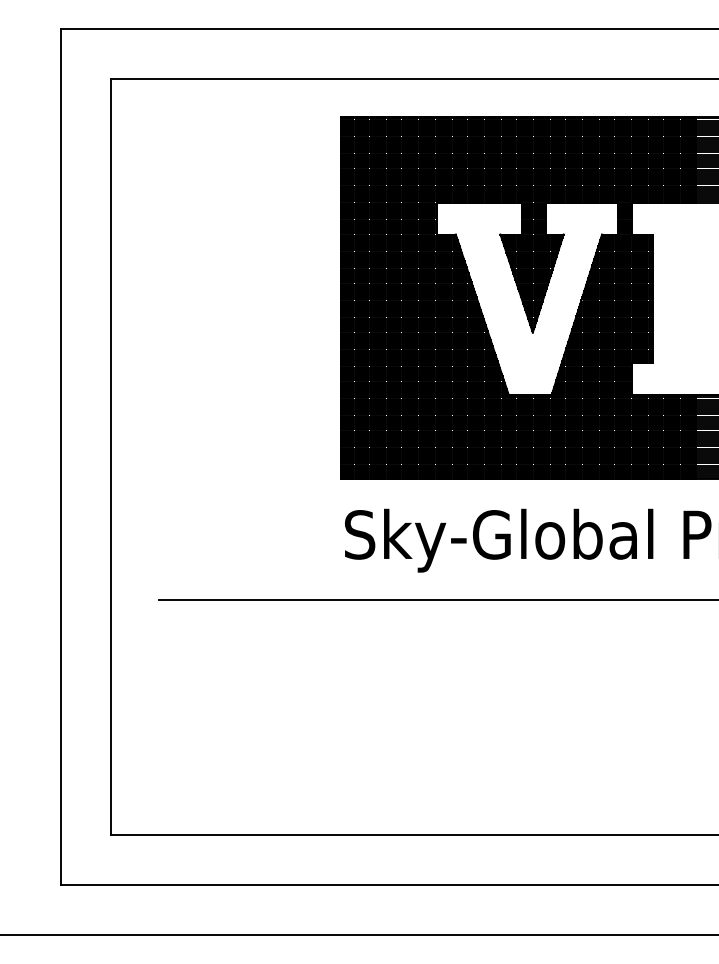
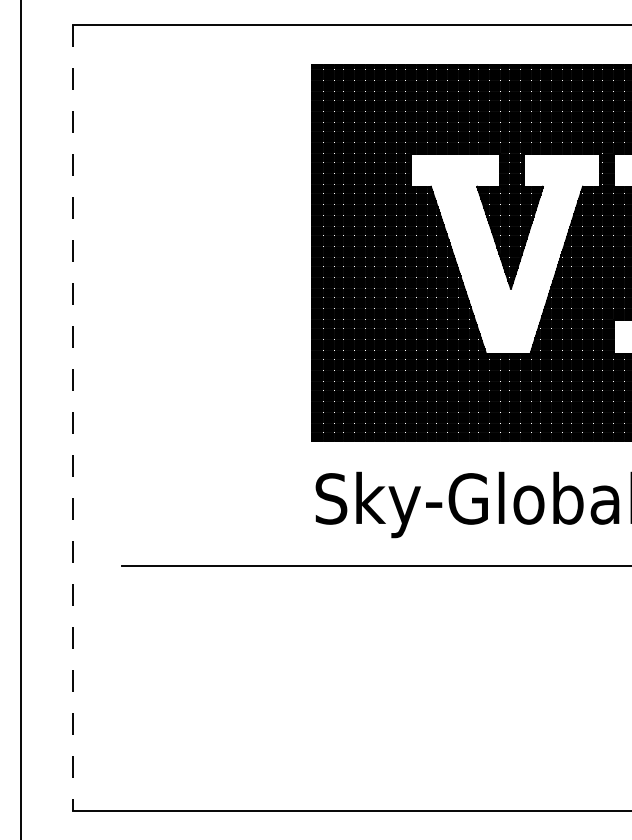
line: (111, 457) -> (73, 418), solid -> dashed

